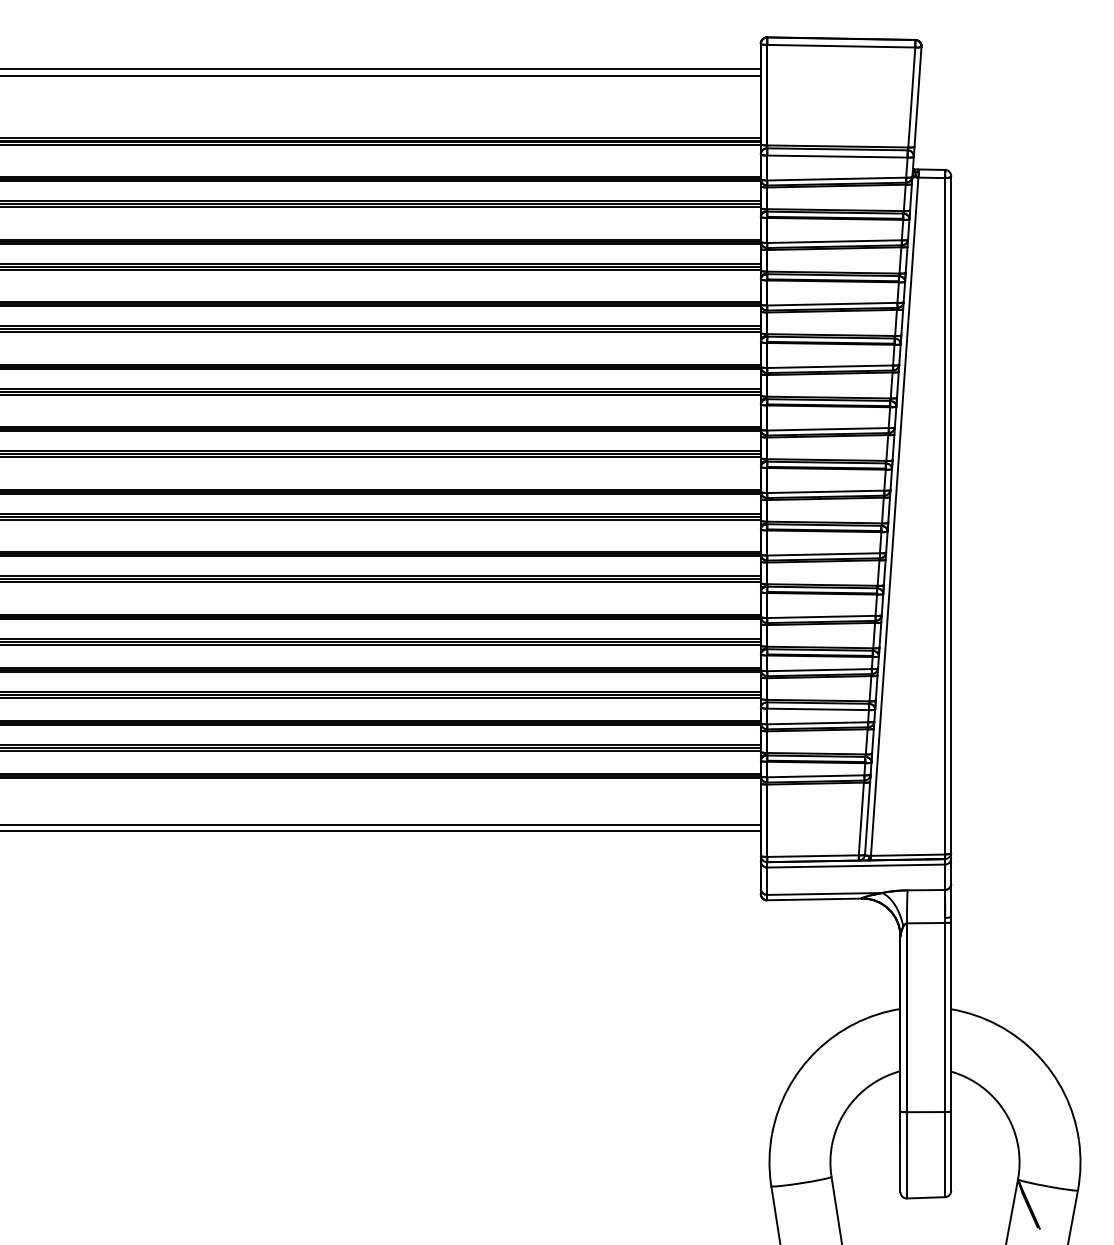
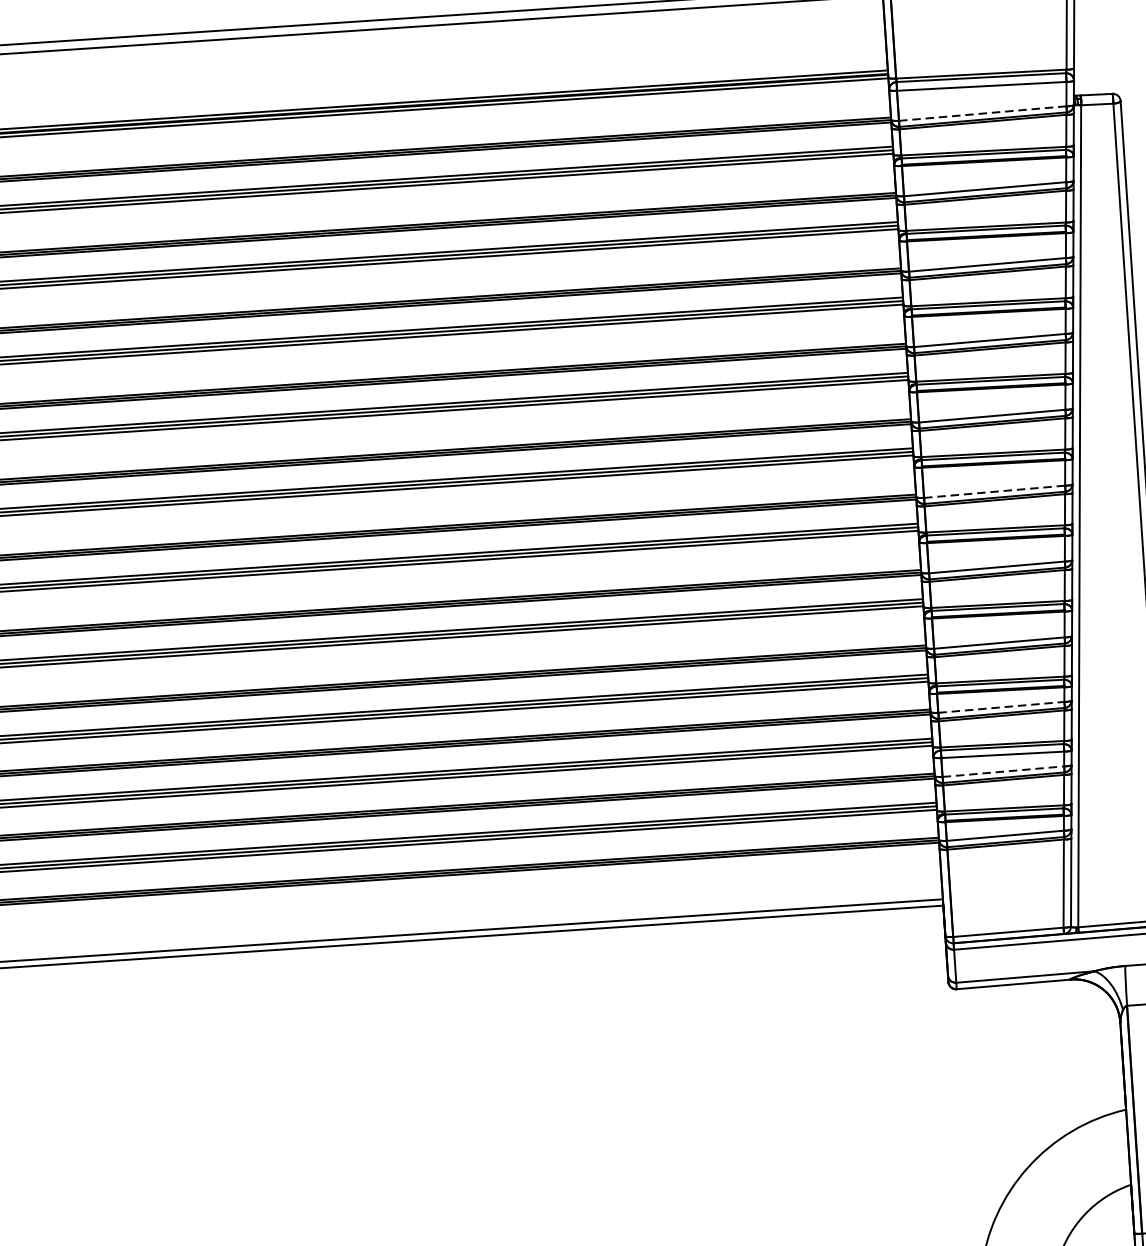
line: (837, 179) -> (983, 114), solid -> dashed
line: (825, 491) -> (994, 491), solid -> dashed
line: (820, 670) -> (1002, 707), solid -> dashed
line: (818, 723) -> (1004, 771), solid -> dashed

